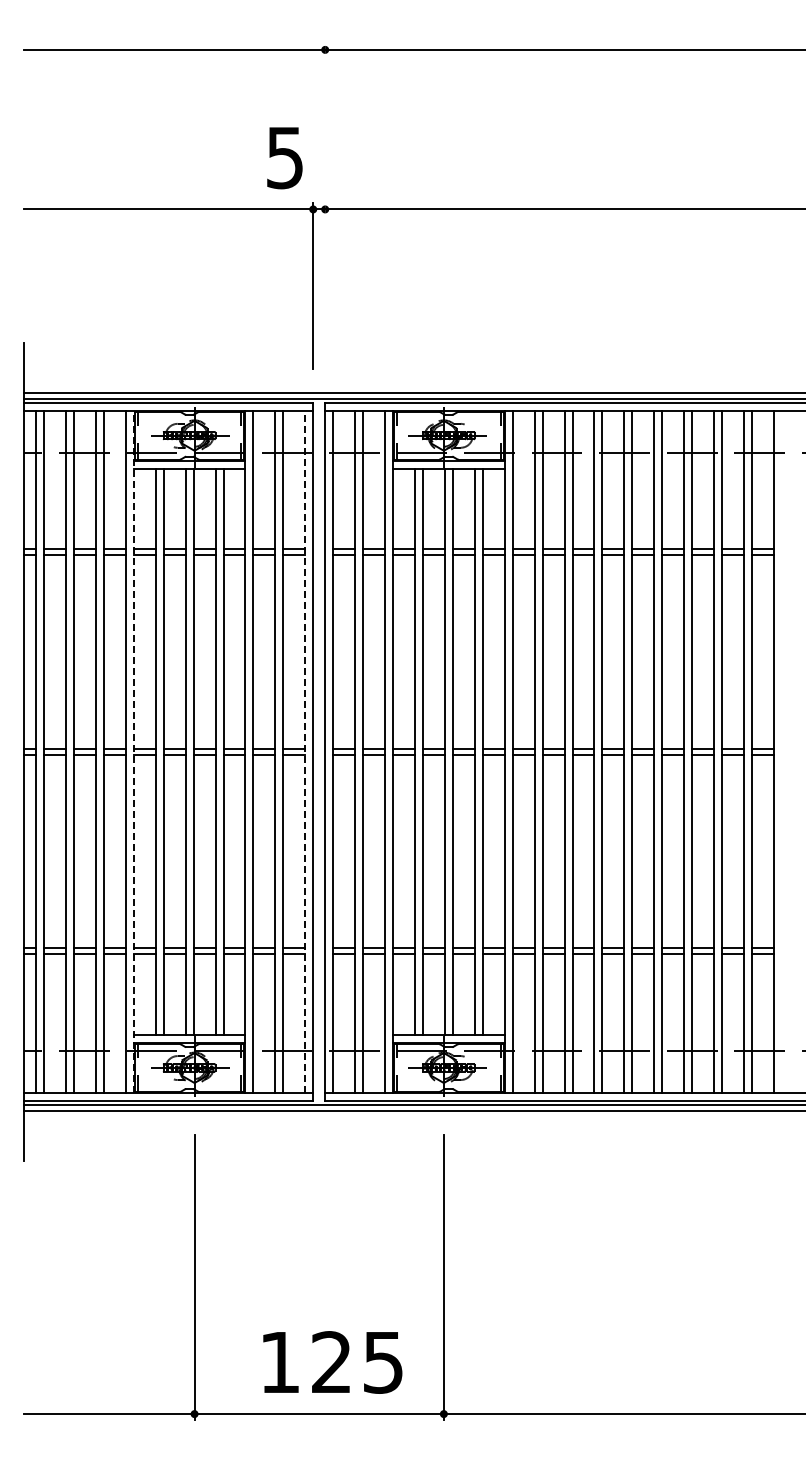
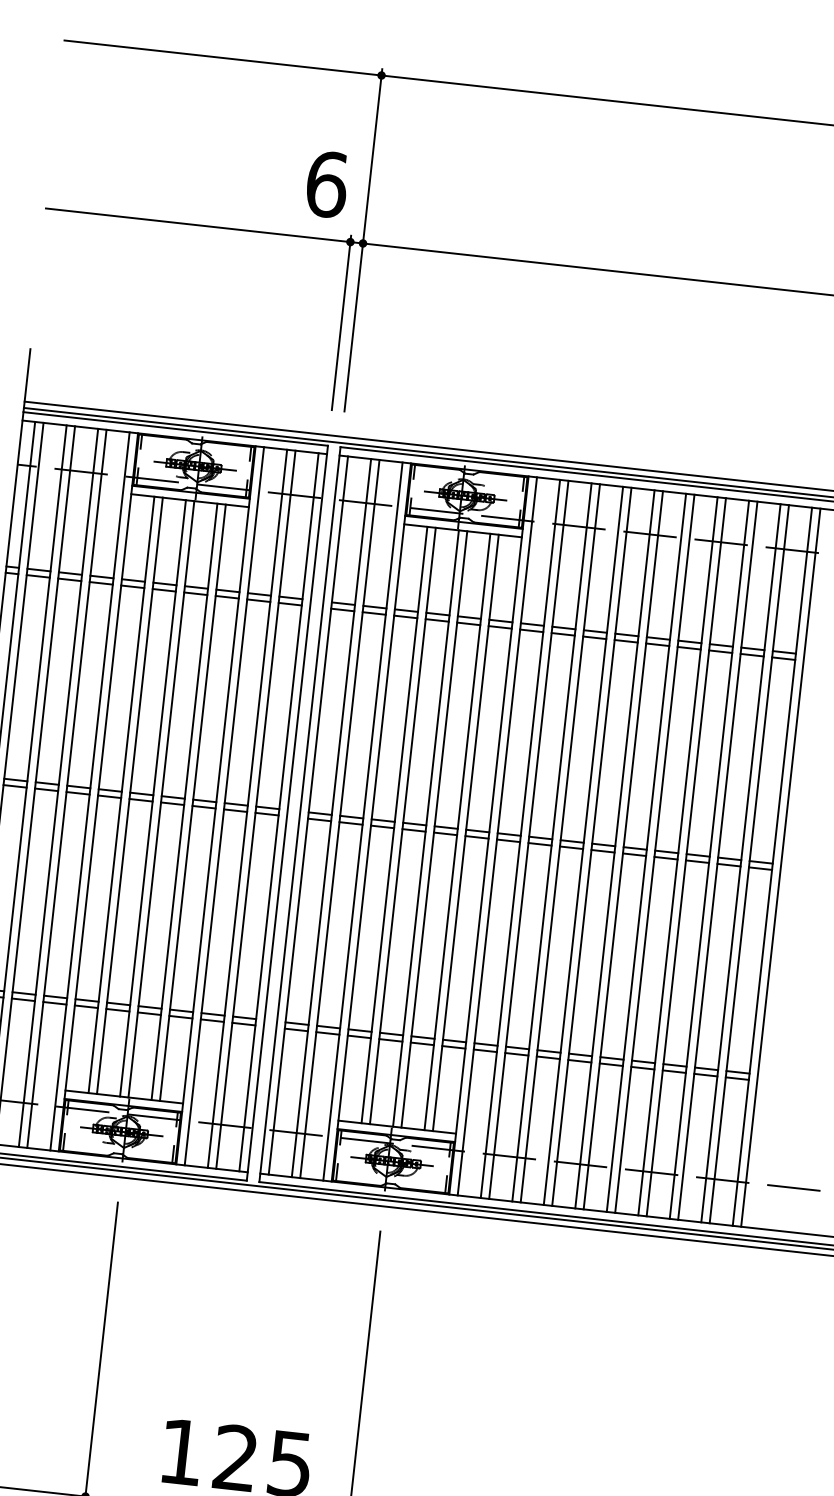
text: (285, 157) -> (327, 184), 5 -> 6
line: (325, 206) -> (363, 240), added
line: (133, 751) -> (98, 791), dashed -> solid
line: (305, 751) -> (279, 811), dashed -> solid
line: (781, 751) -> (780, 867), added

